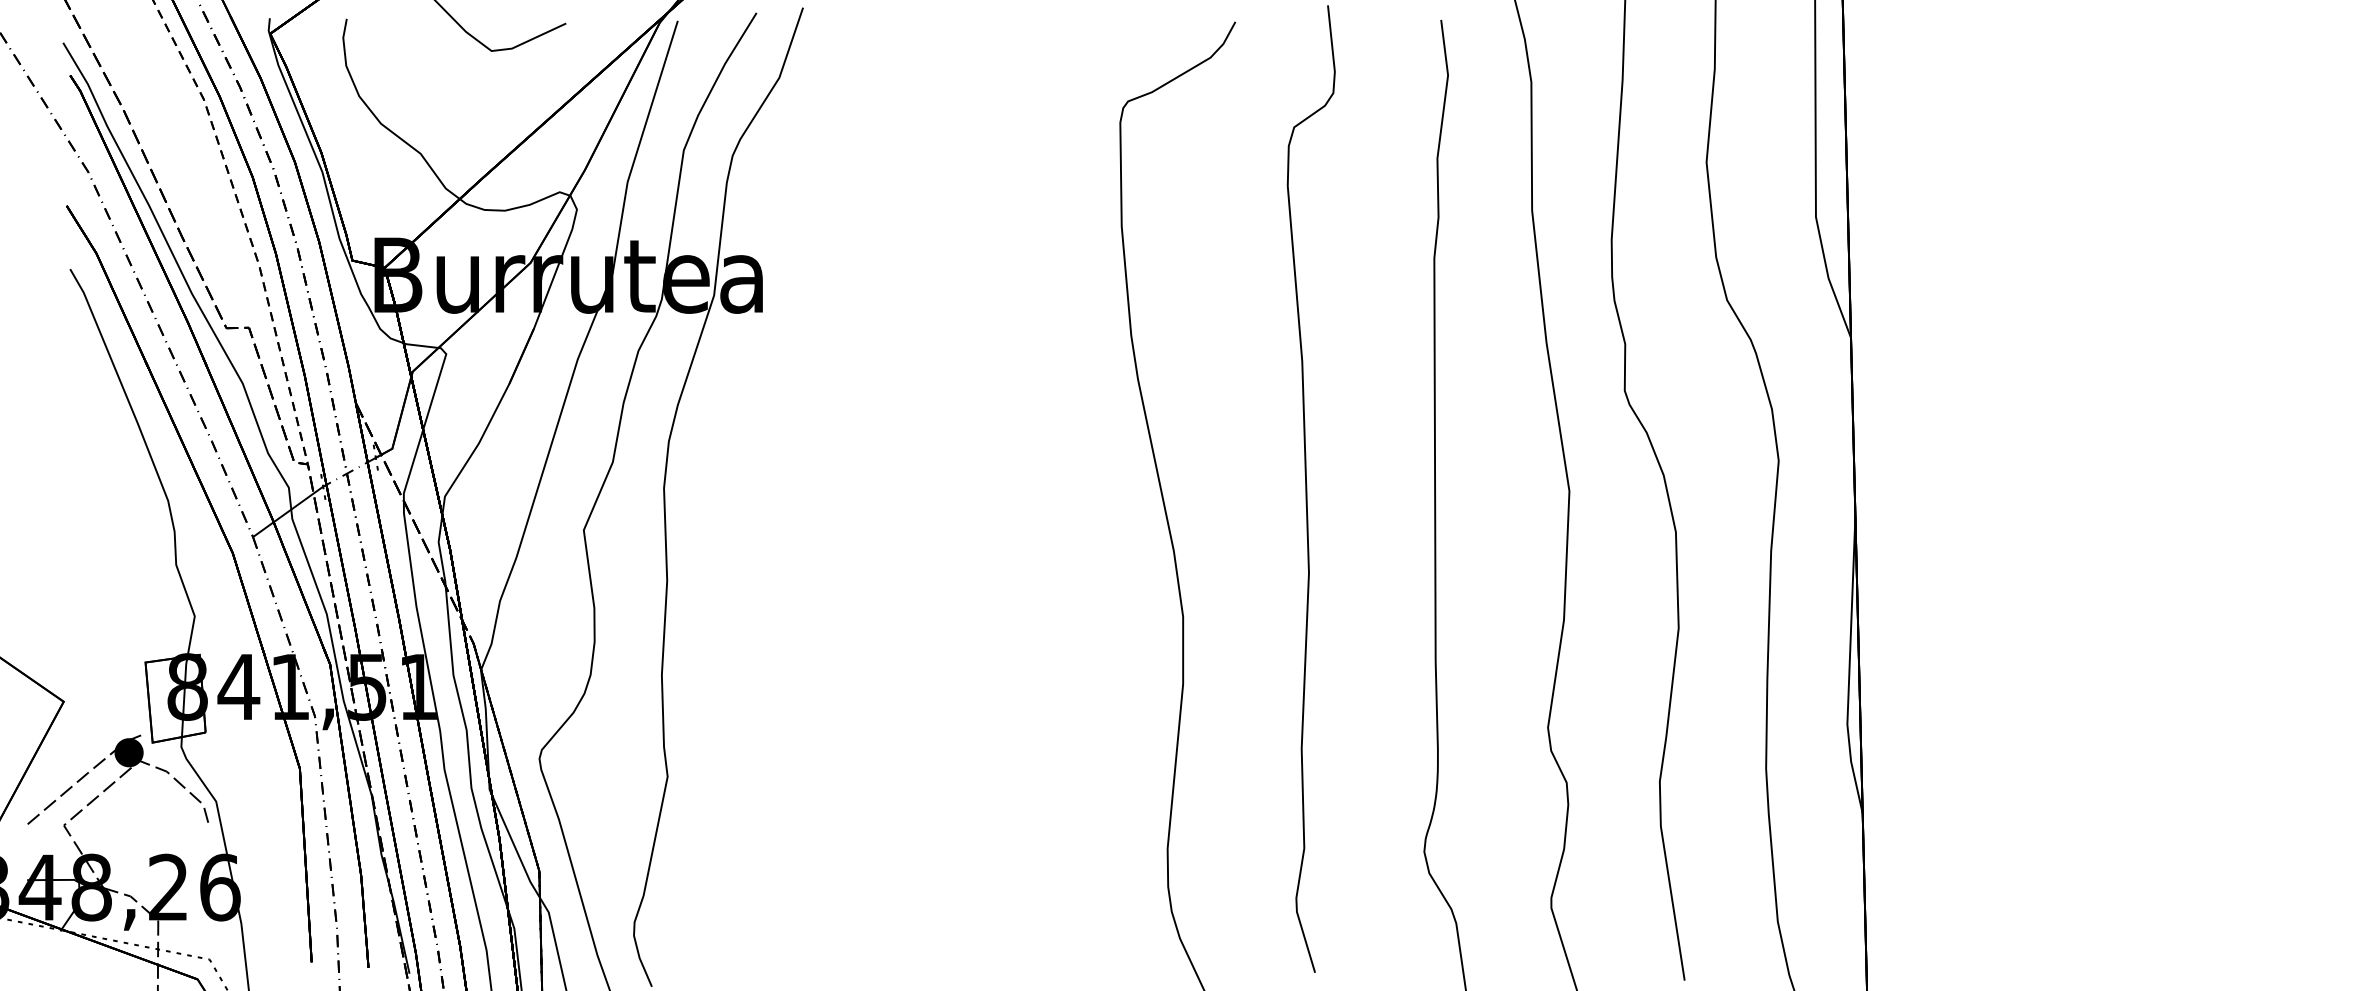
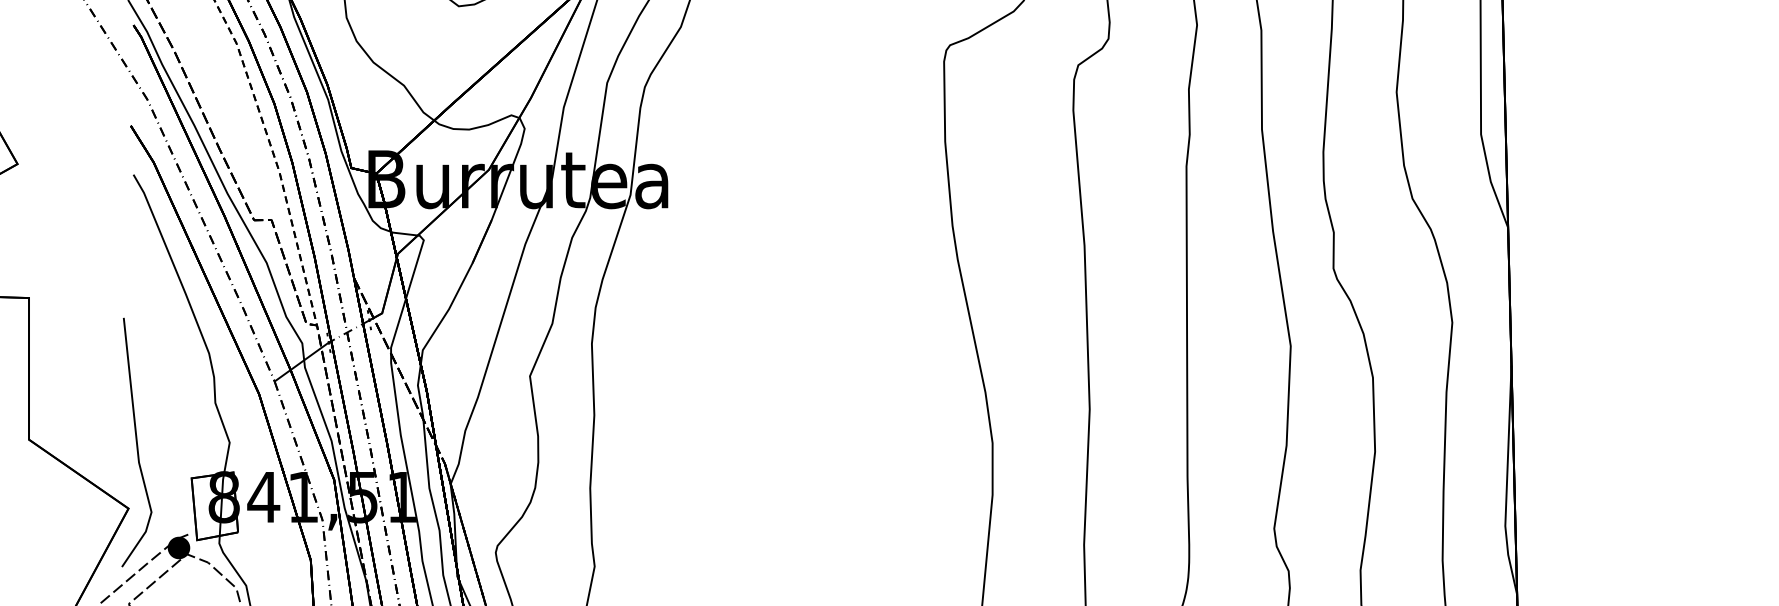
line: (74, 615) -> (136, 442), added

